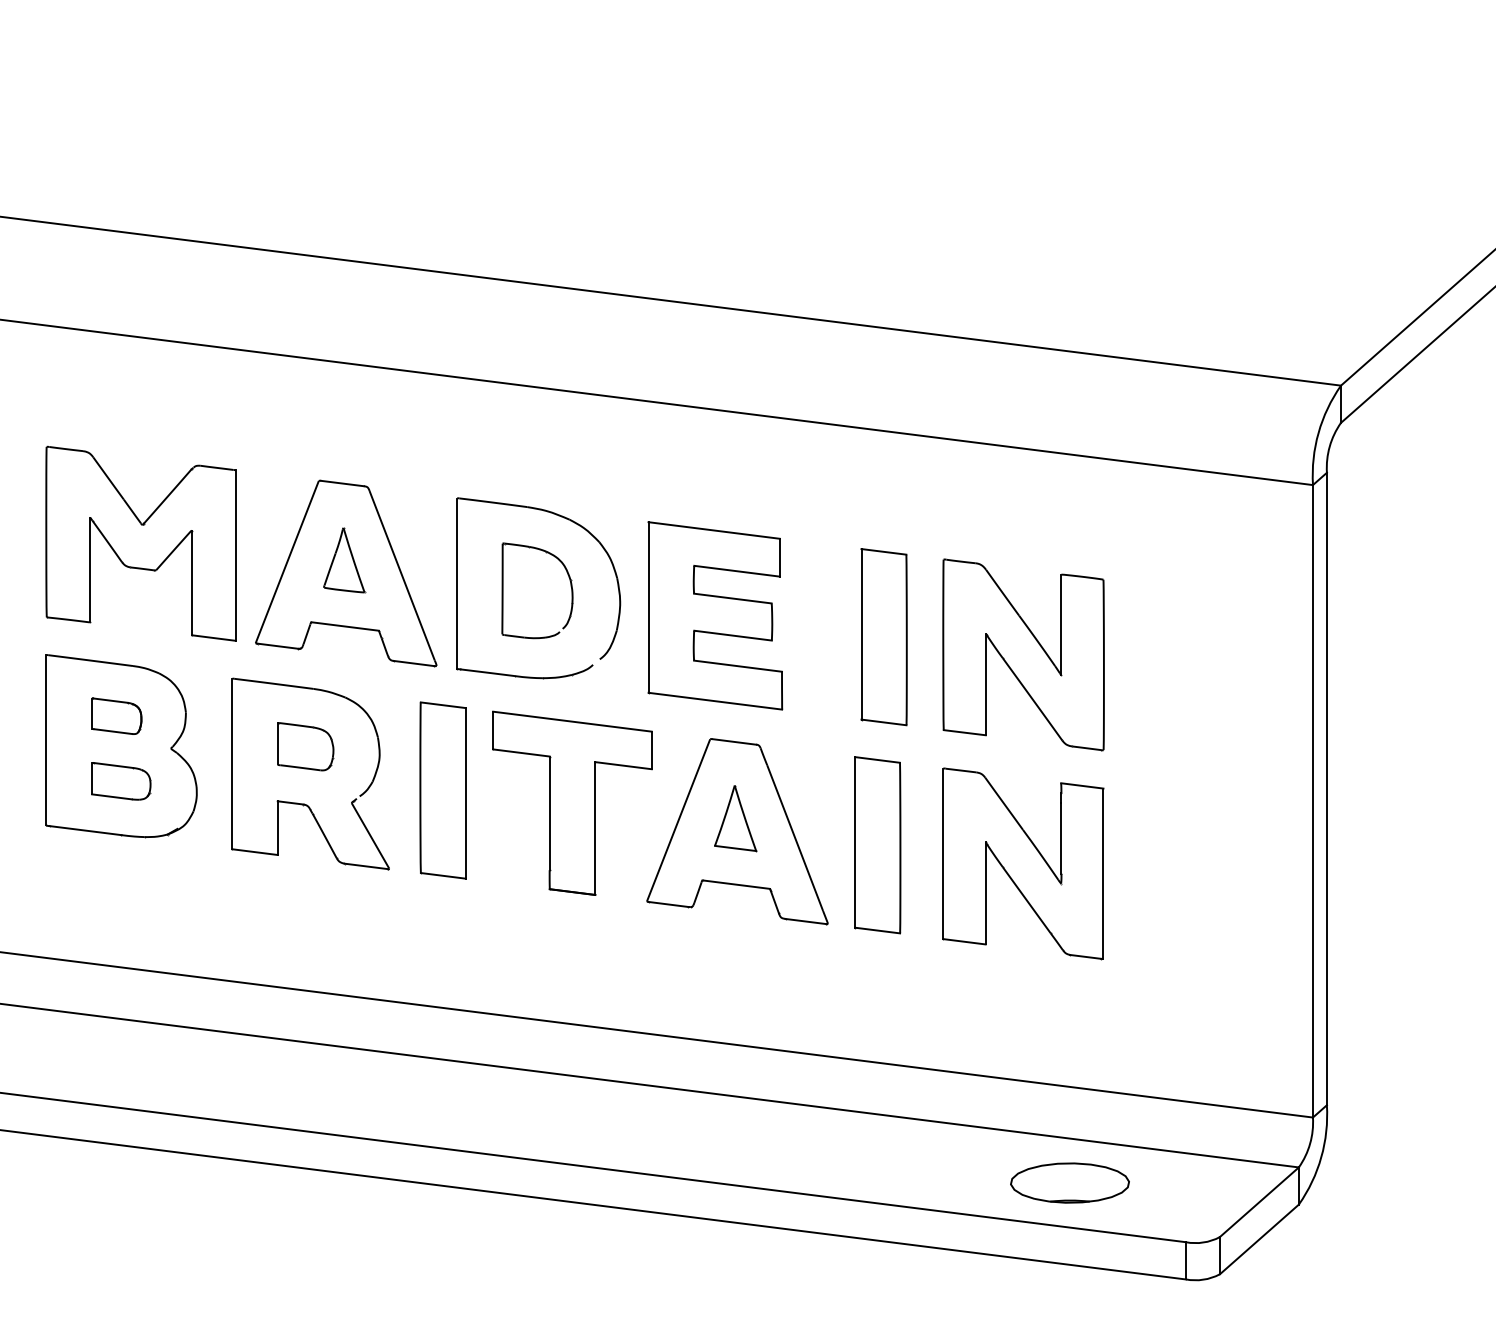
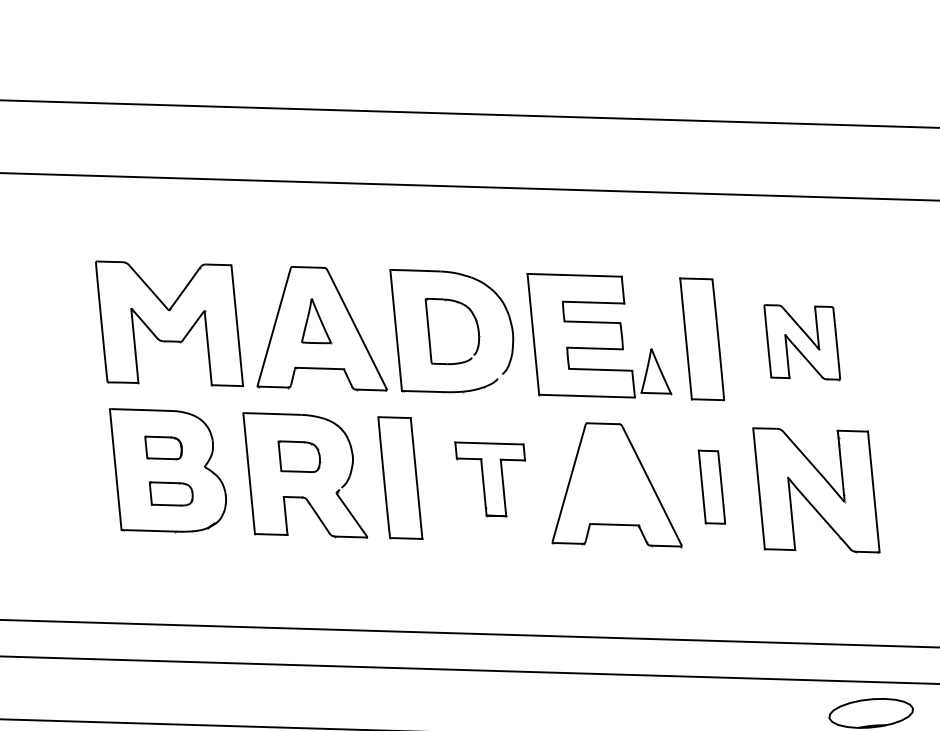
part: (1023, 654) -> (802, 342), size x0.6
part: (572, 802) -> (492, 477), size x0.6
part: (735, 818) -> (654, 372), moved
part: (877, 845) -> (711, 487), size x0.6

